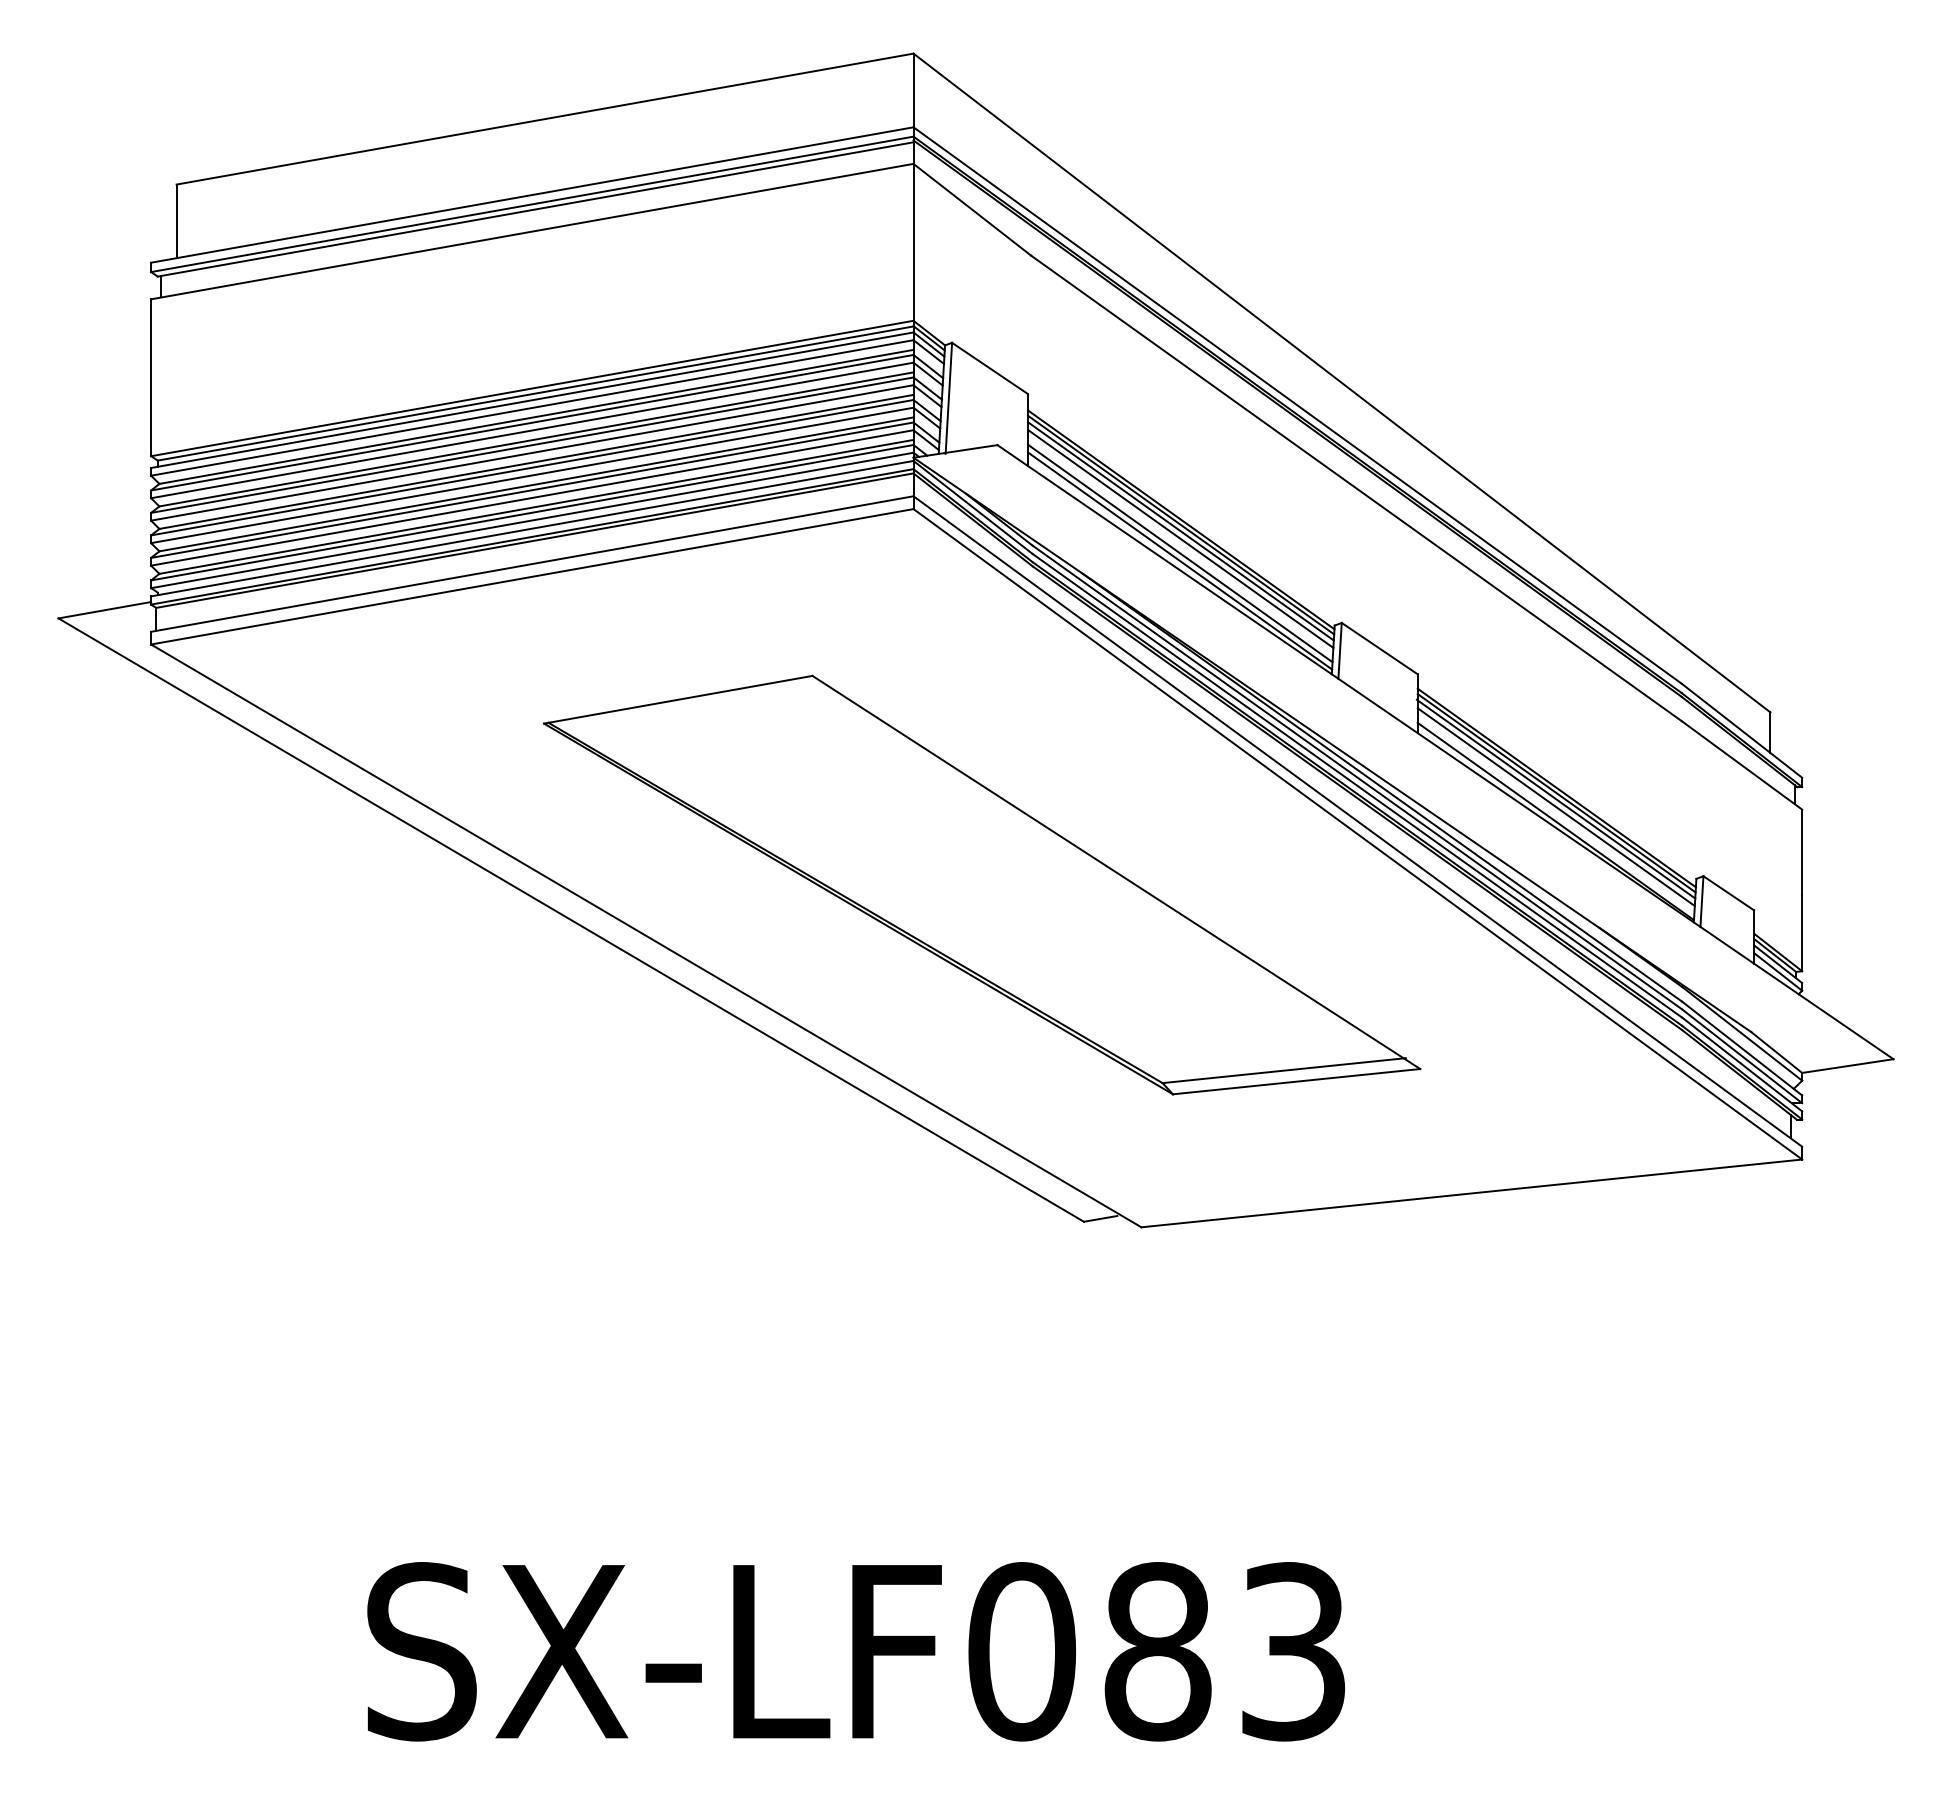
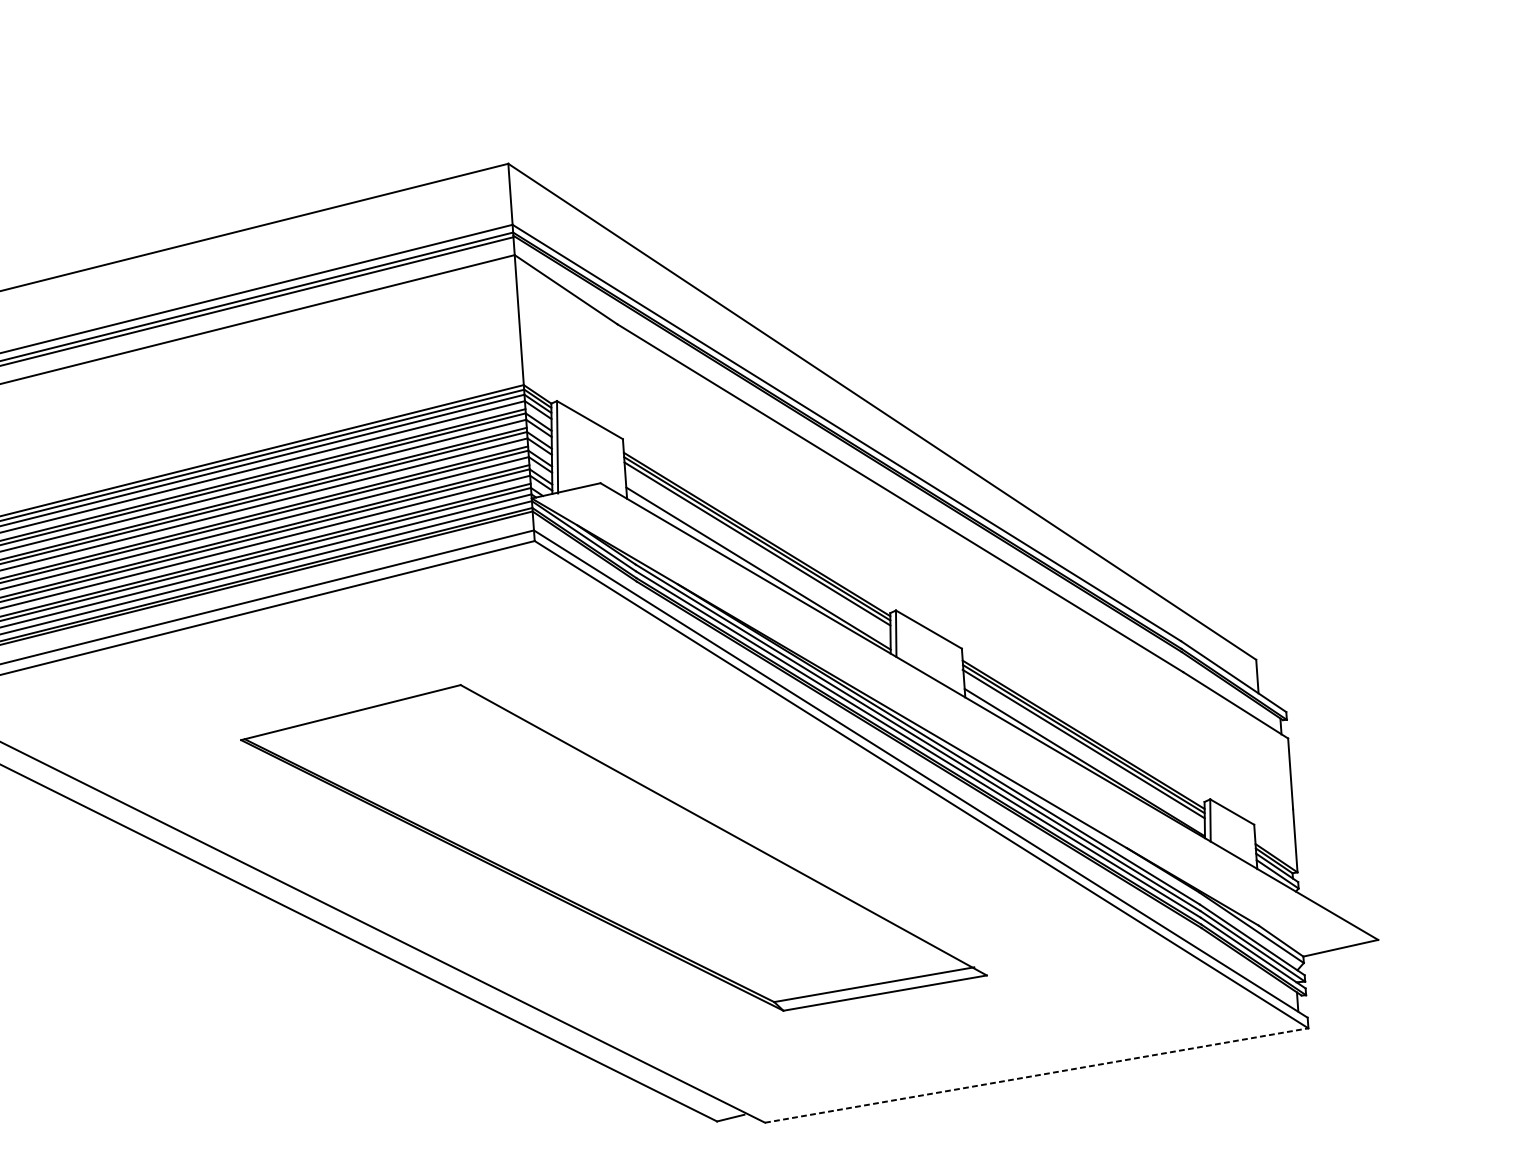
line: (1180, 538) -> (757, 549), removed
line: (1180, 553) -> (758, 562), removed
line: (1555, 807) -> (1083, 751), removed
line: (1472, 1193) -> (1037, 1075), solid -> dashed

